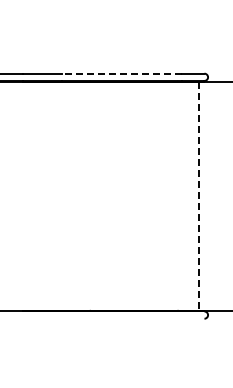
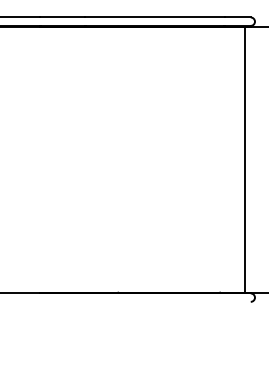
line: (121, 73) -> (154, 17), dashed -> solid
line: (199, 196) -> (245, 160), dashed -> solid

